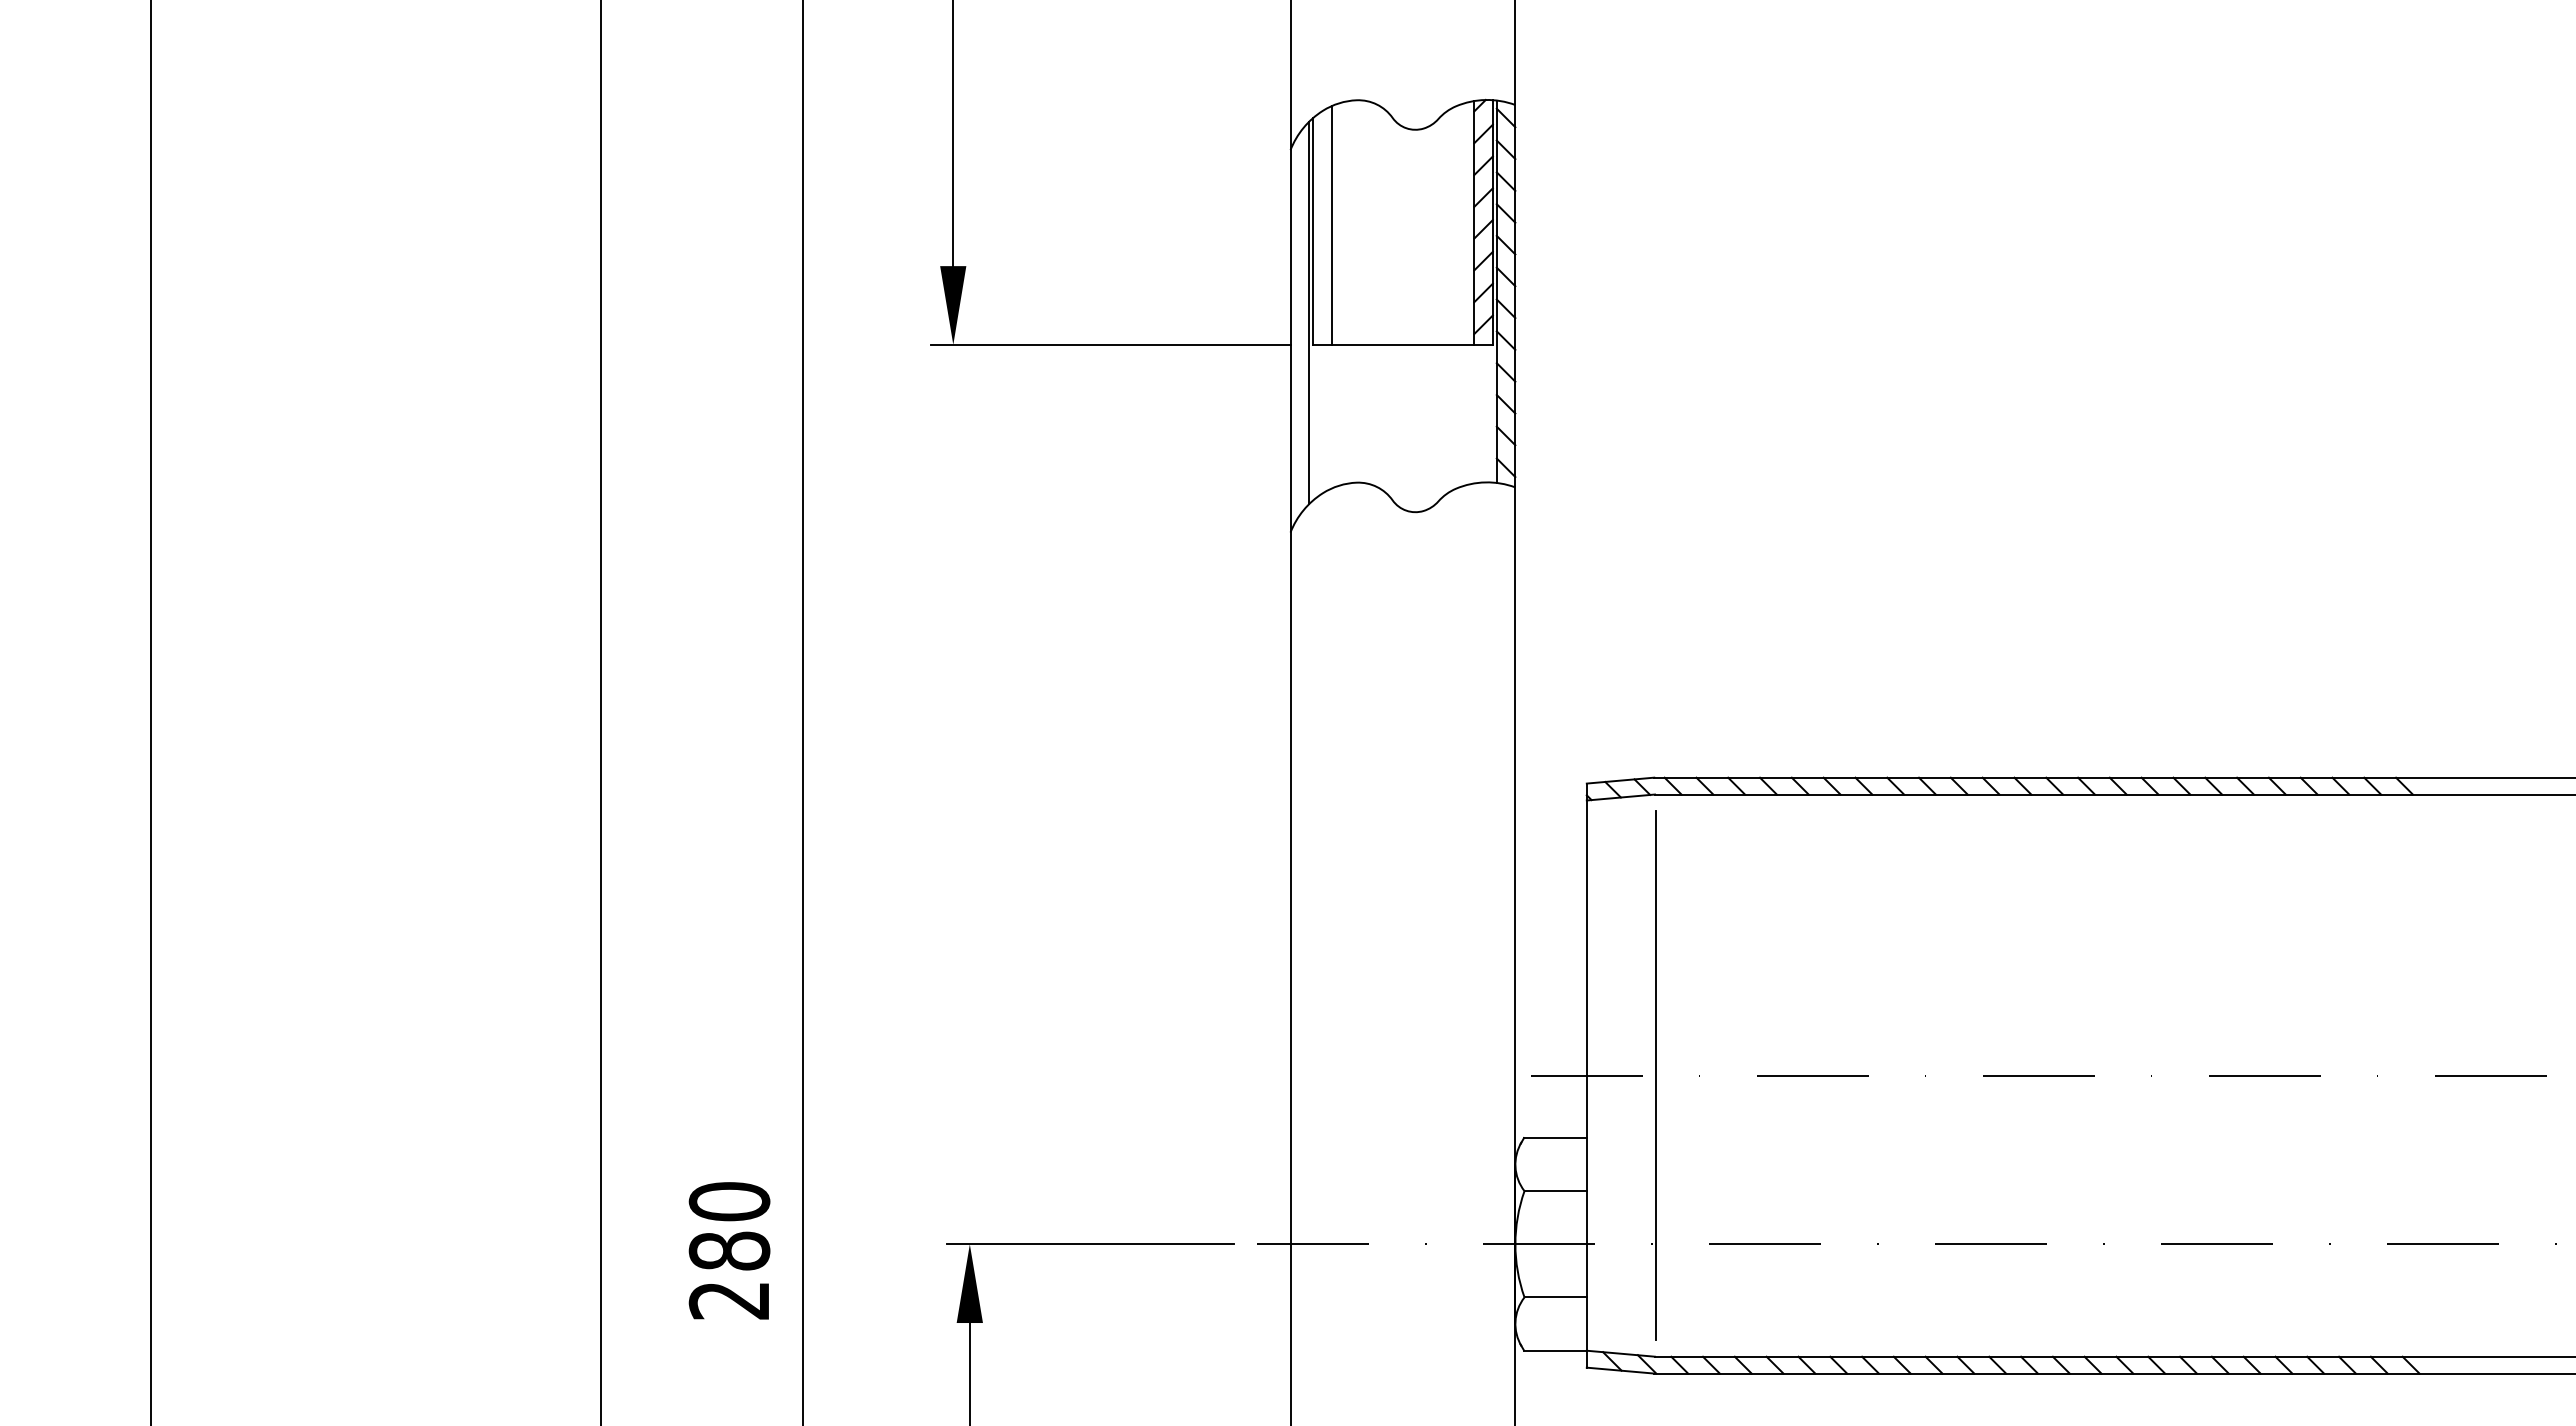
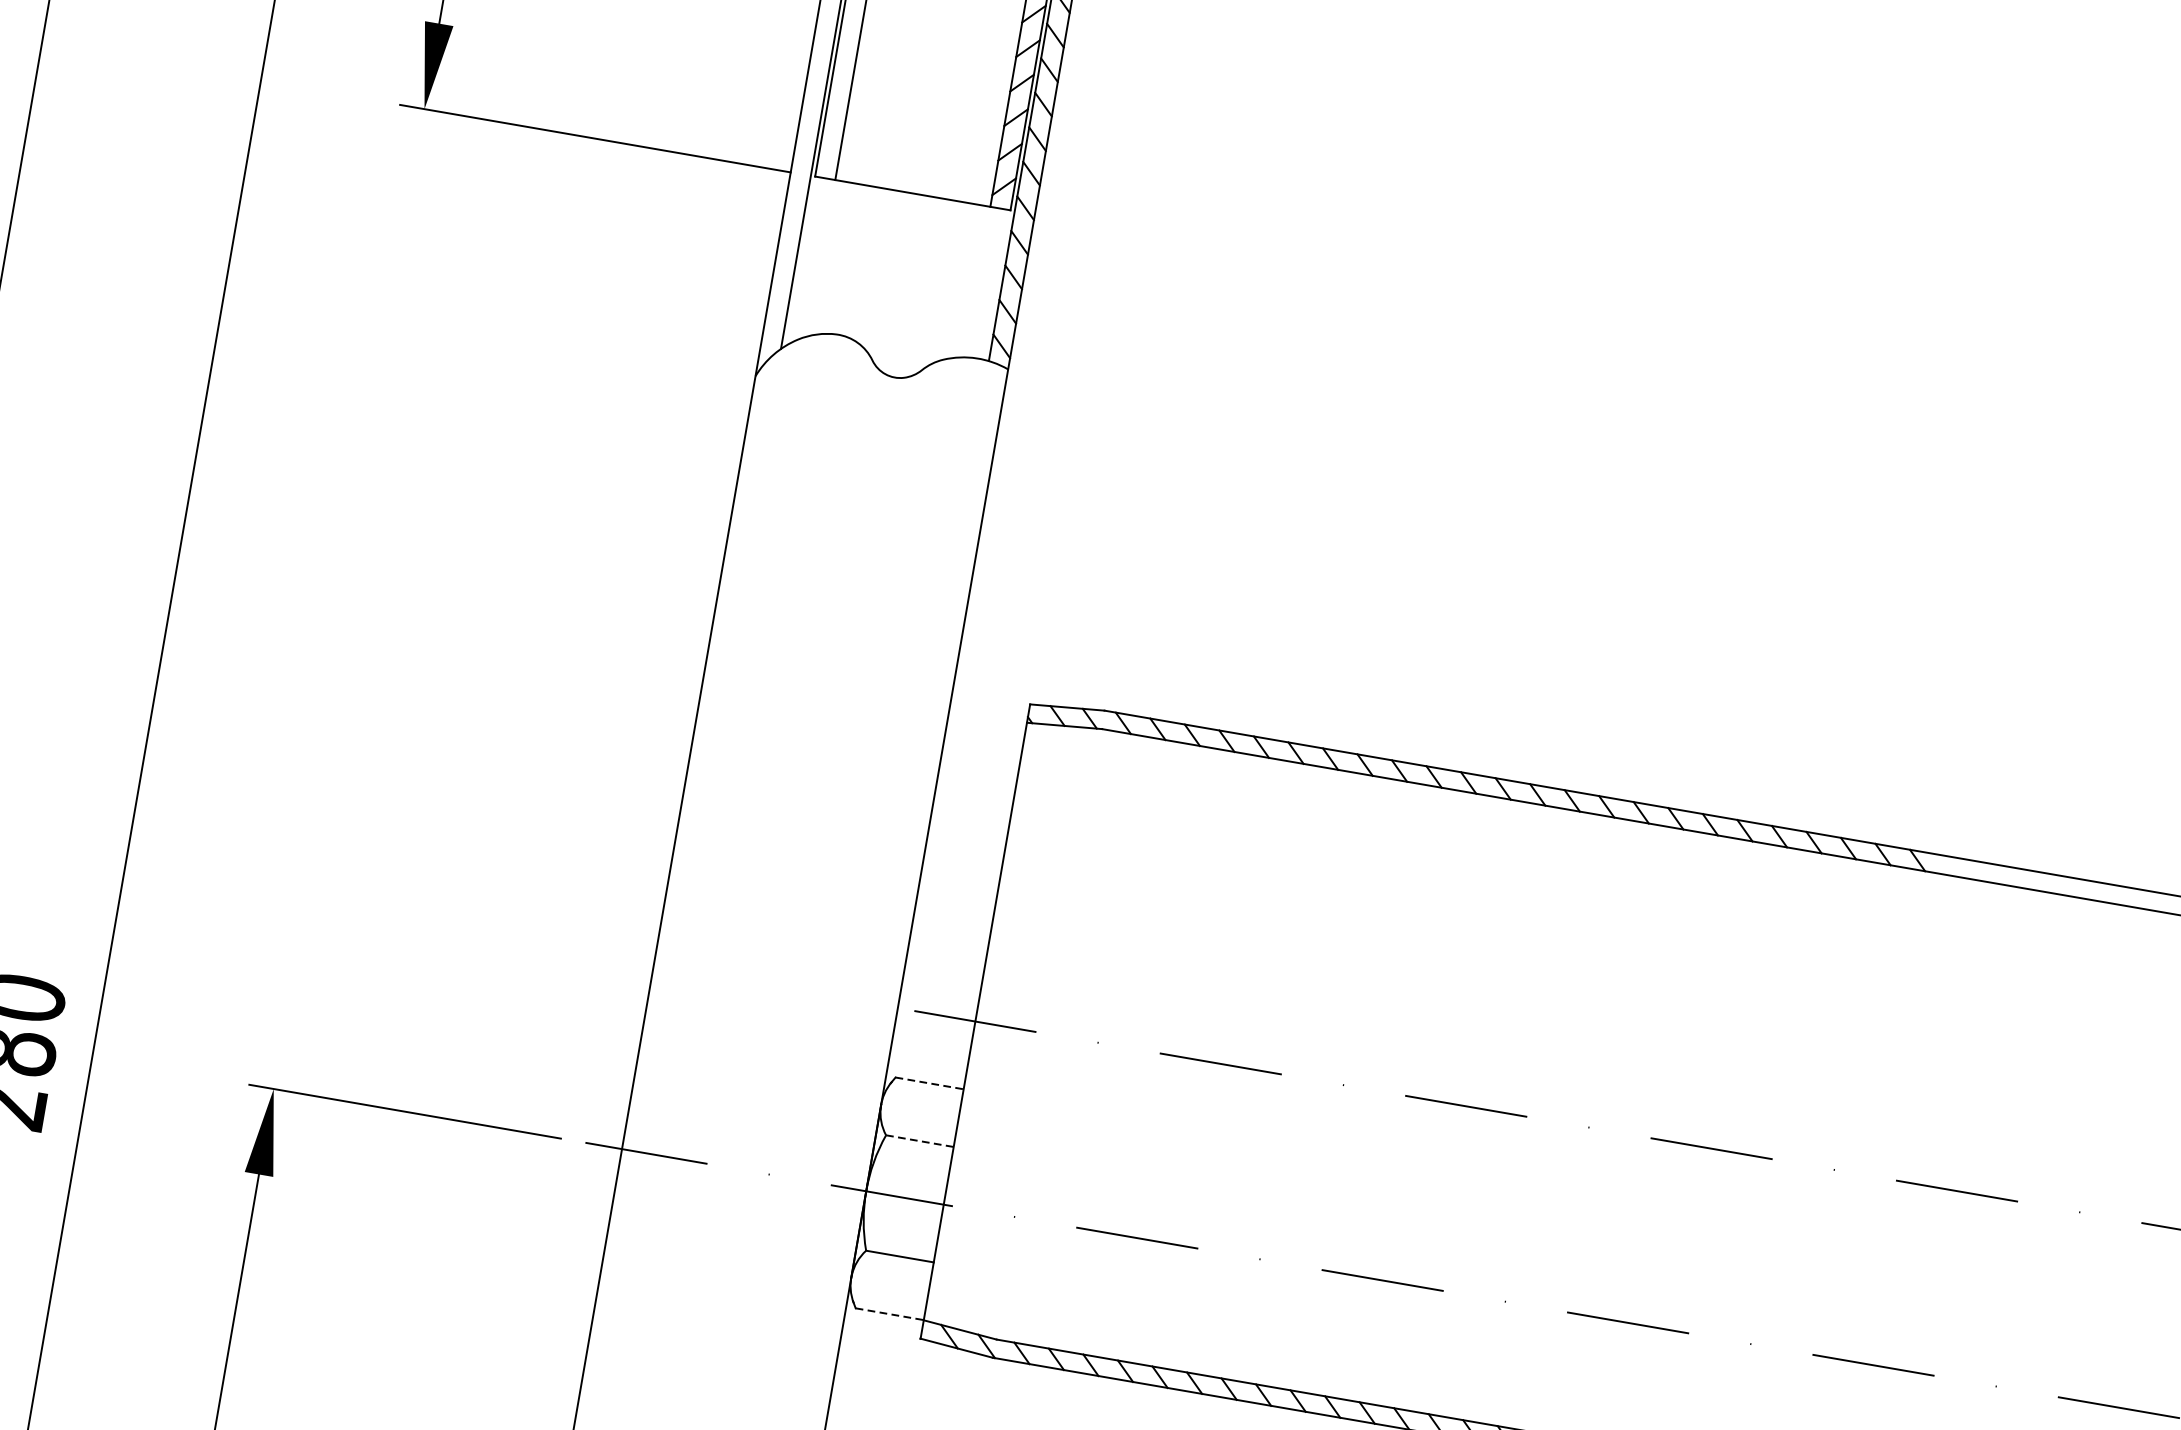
line: (1656, 1075) -> (1051, 1034), removed
line: (1555, 1138) -> (929, 1083), solid -> dashed
line: (1556, 1191) -> (920, 1141), solid -> dashed
line: (1555, 1350) -> (889, 1314), solid -> dashed

